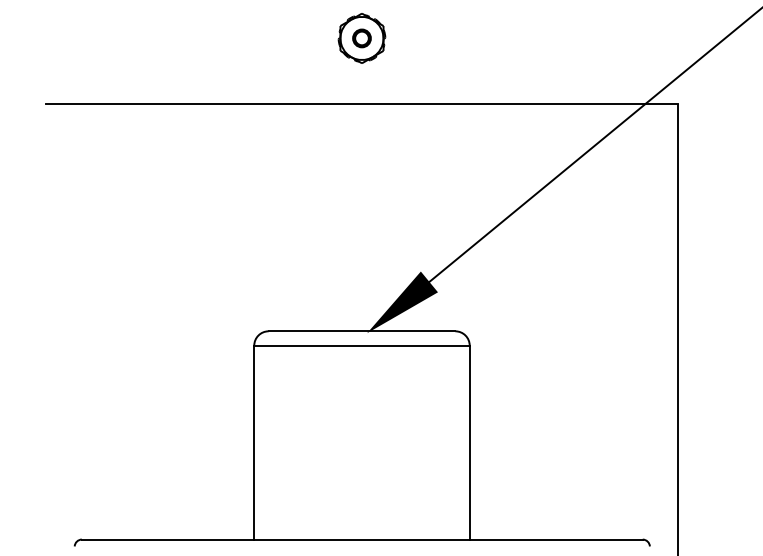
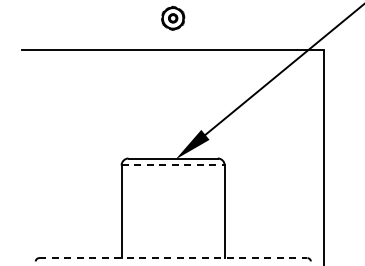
line: (362, 345) -> (173, 165), solid -> dashed
line: (362, 540) -> (173, 258), solid -> dashed

